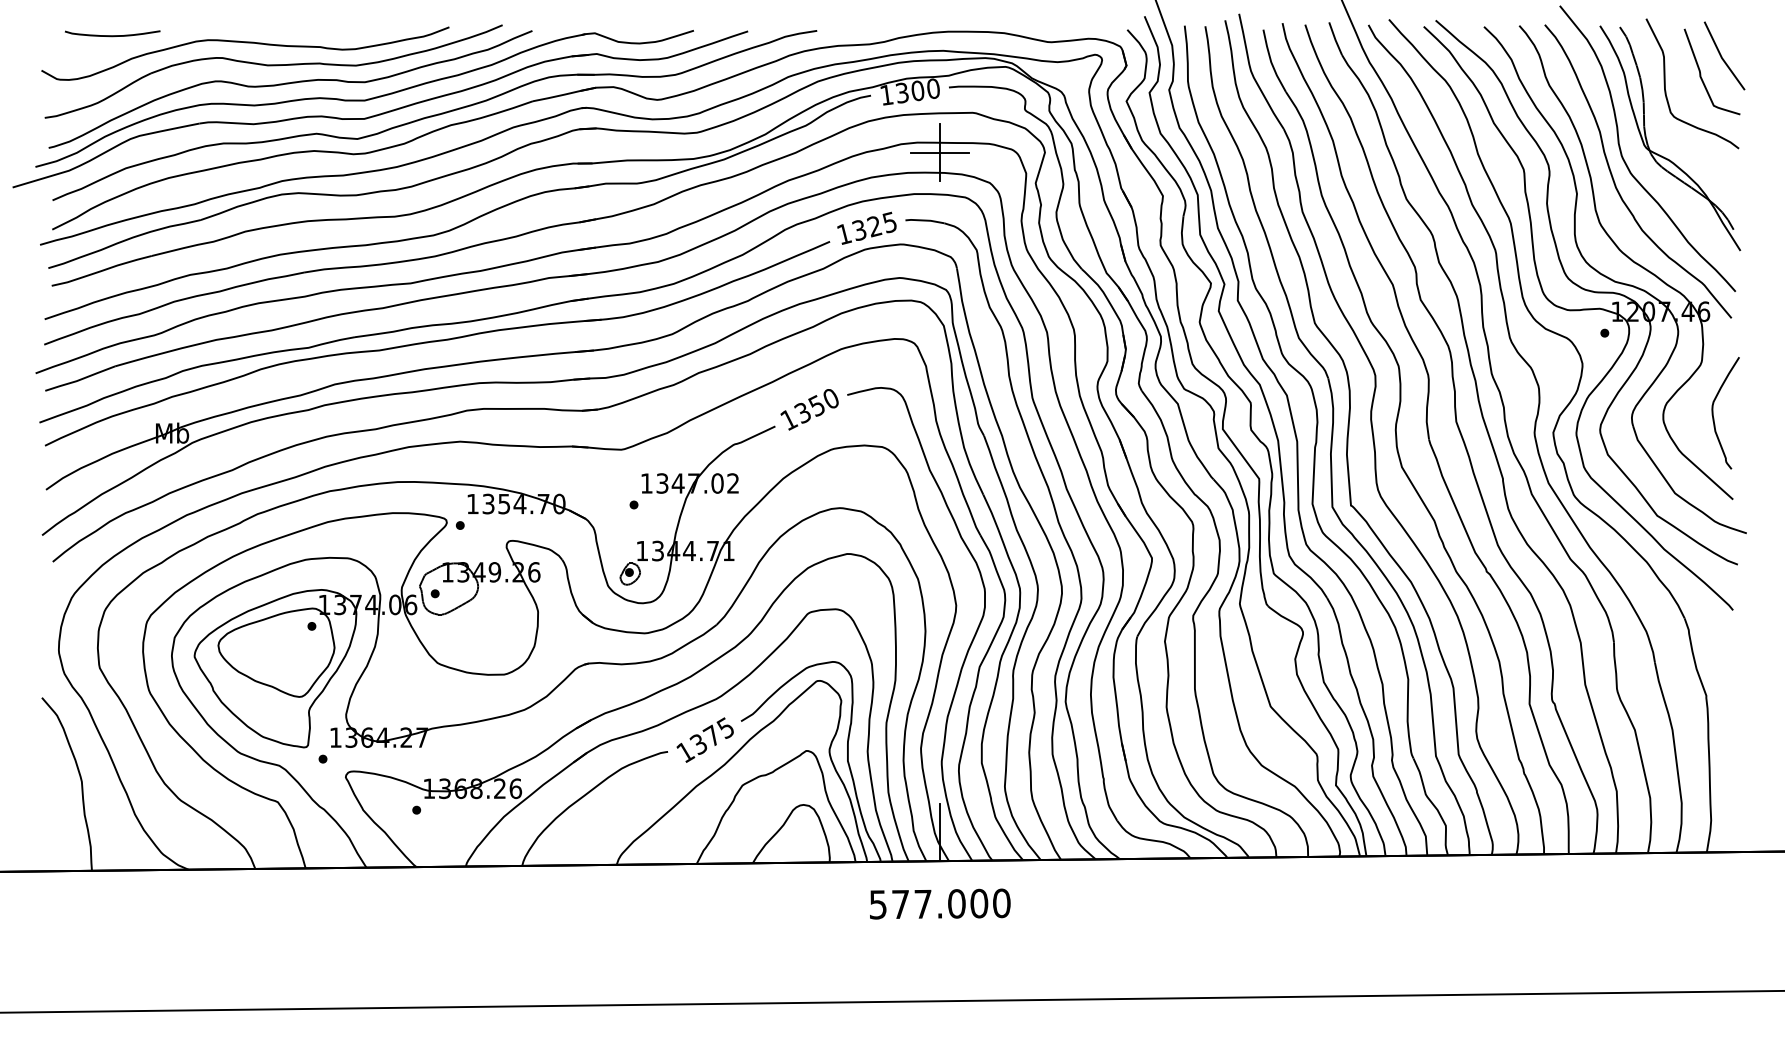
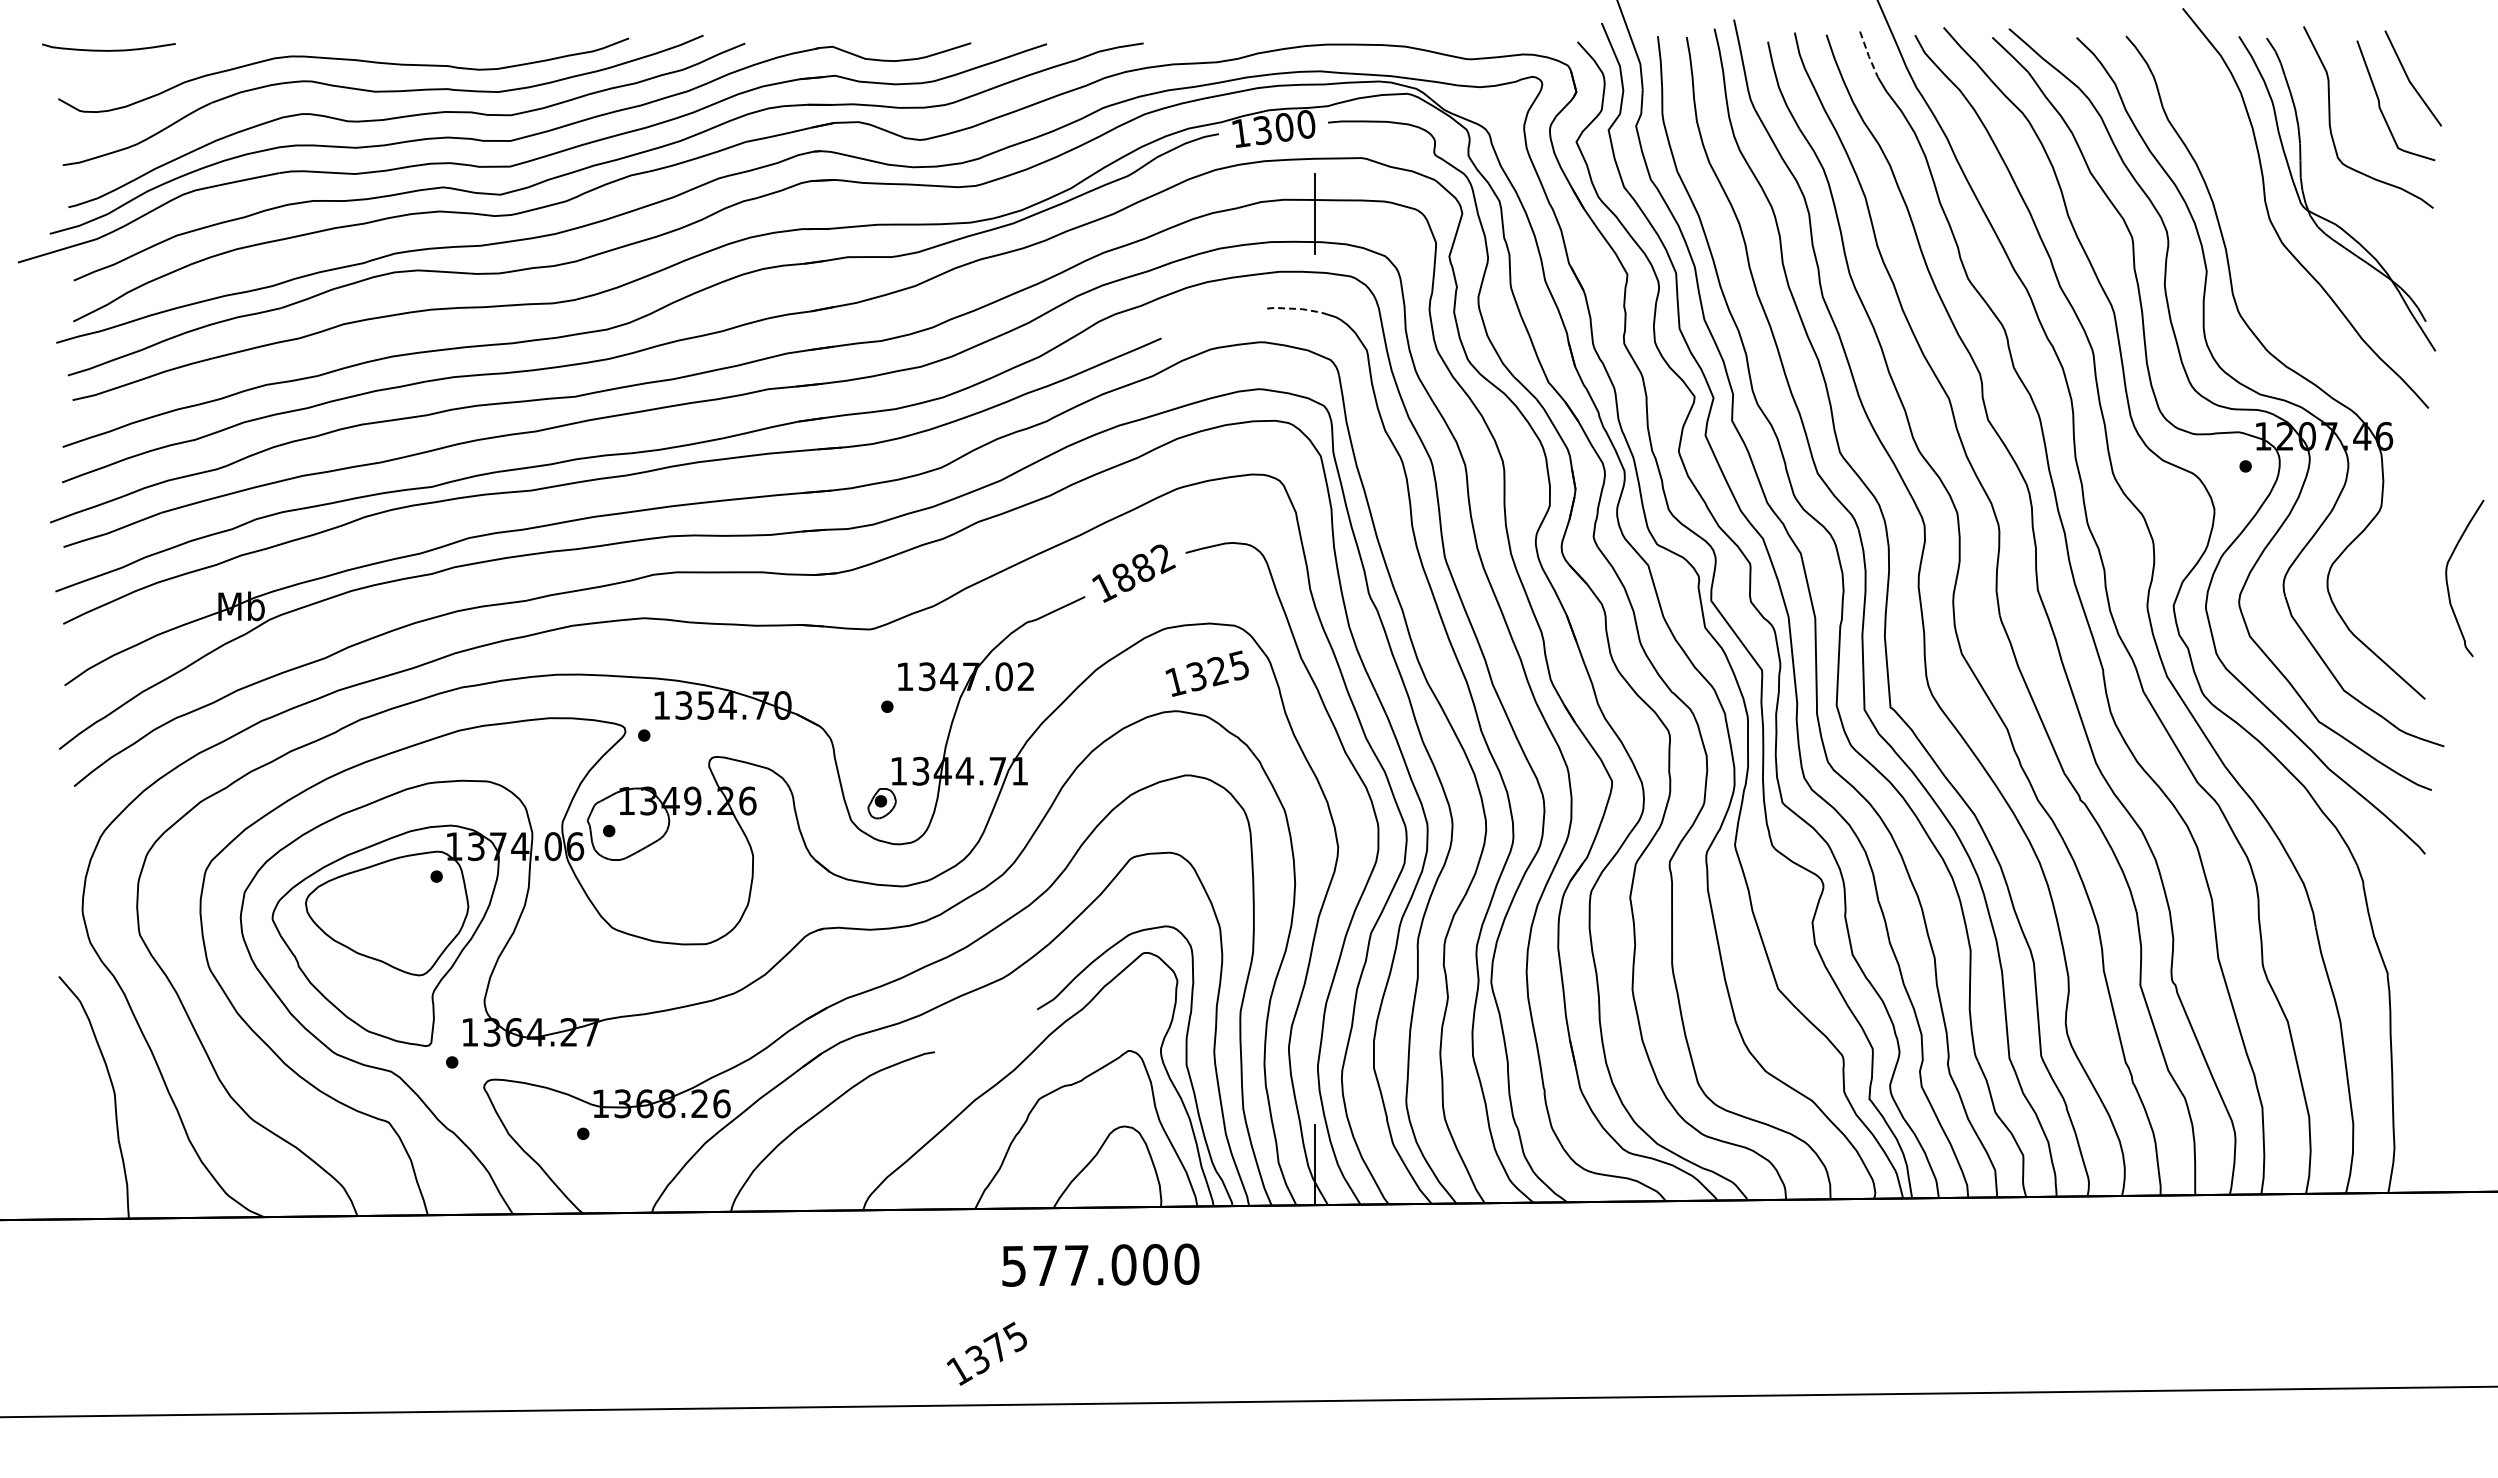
curve: (112, 35) -> (108, 50), moved
line: (1335, 39) -> (1868, 55), solid -> dashed
line: (940, 153) -> (1315, 214), removed
curve: (1614, 181) -> (2259, 253), removed
line: (925, 220) -> (1294, 308), solid -> dashed
text: (866, 228) -> (1206, 673), moved
text: (817, 406) -> (1143, 568), 1350 -> 1882
curve: (1713, 413) -> (2447, 578), moved
text: (704, 739) -> (986, 1353), moved
text: (940, 903) -> (1100, 1264), moved

